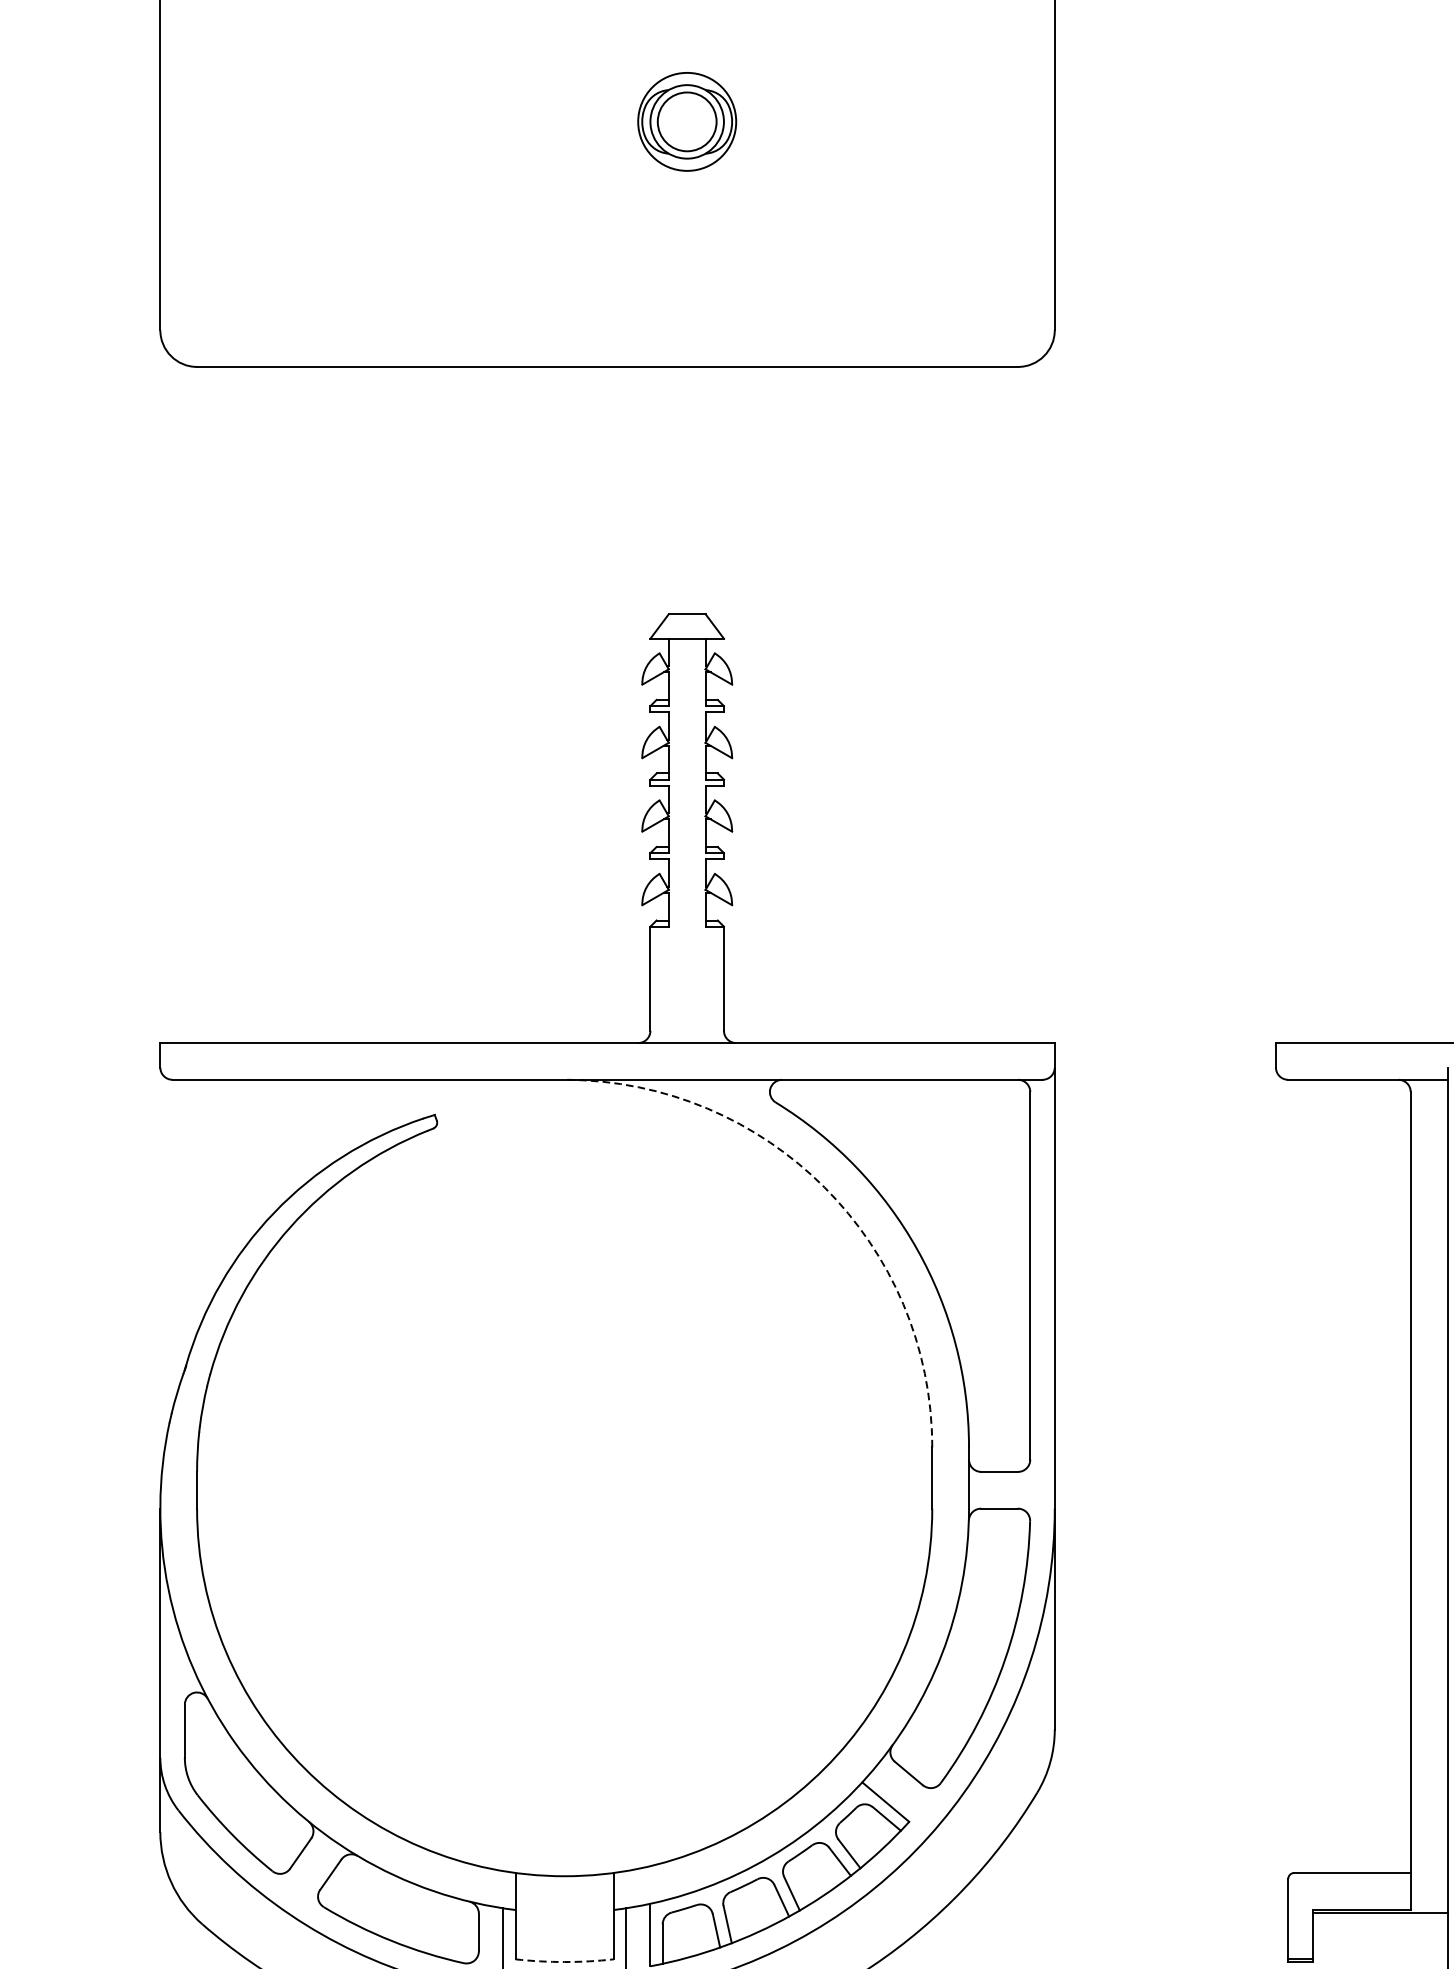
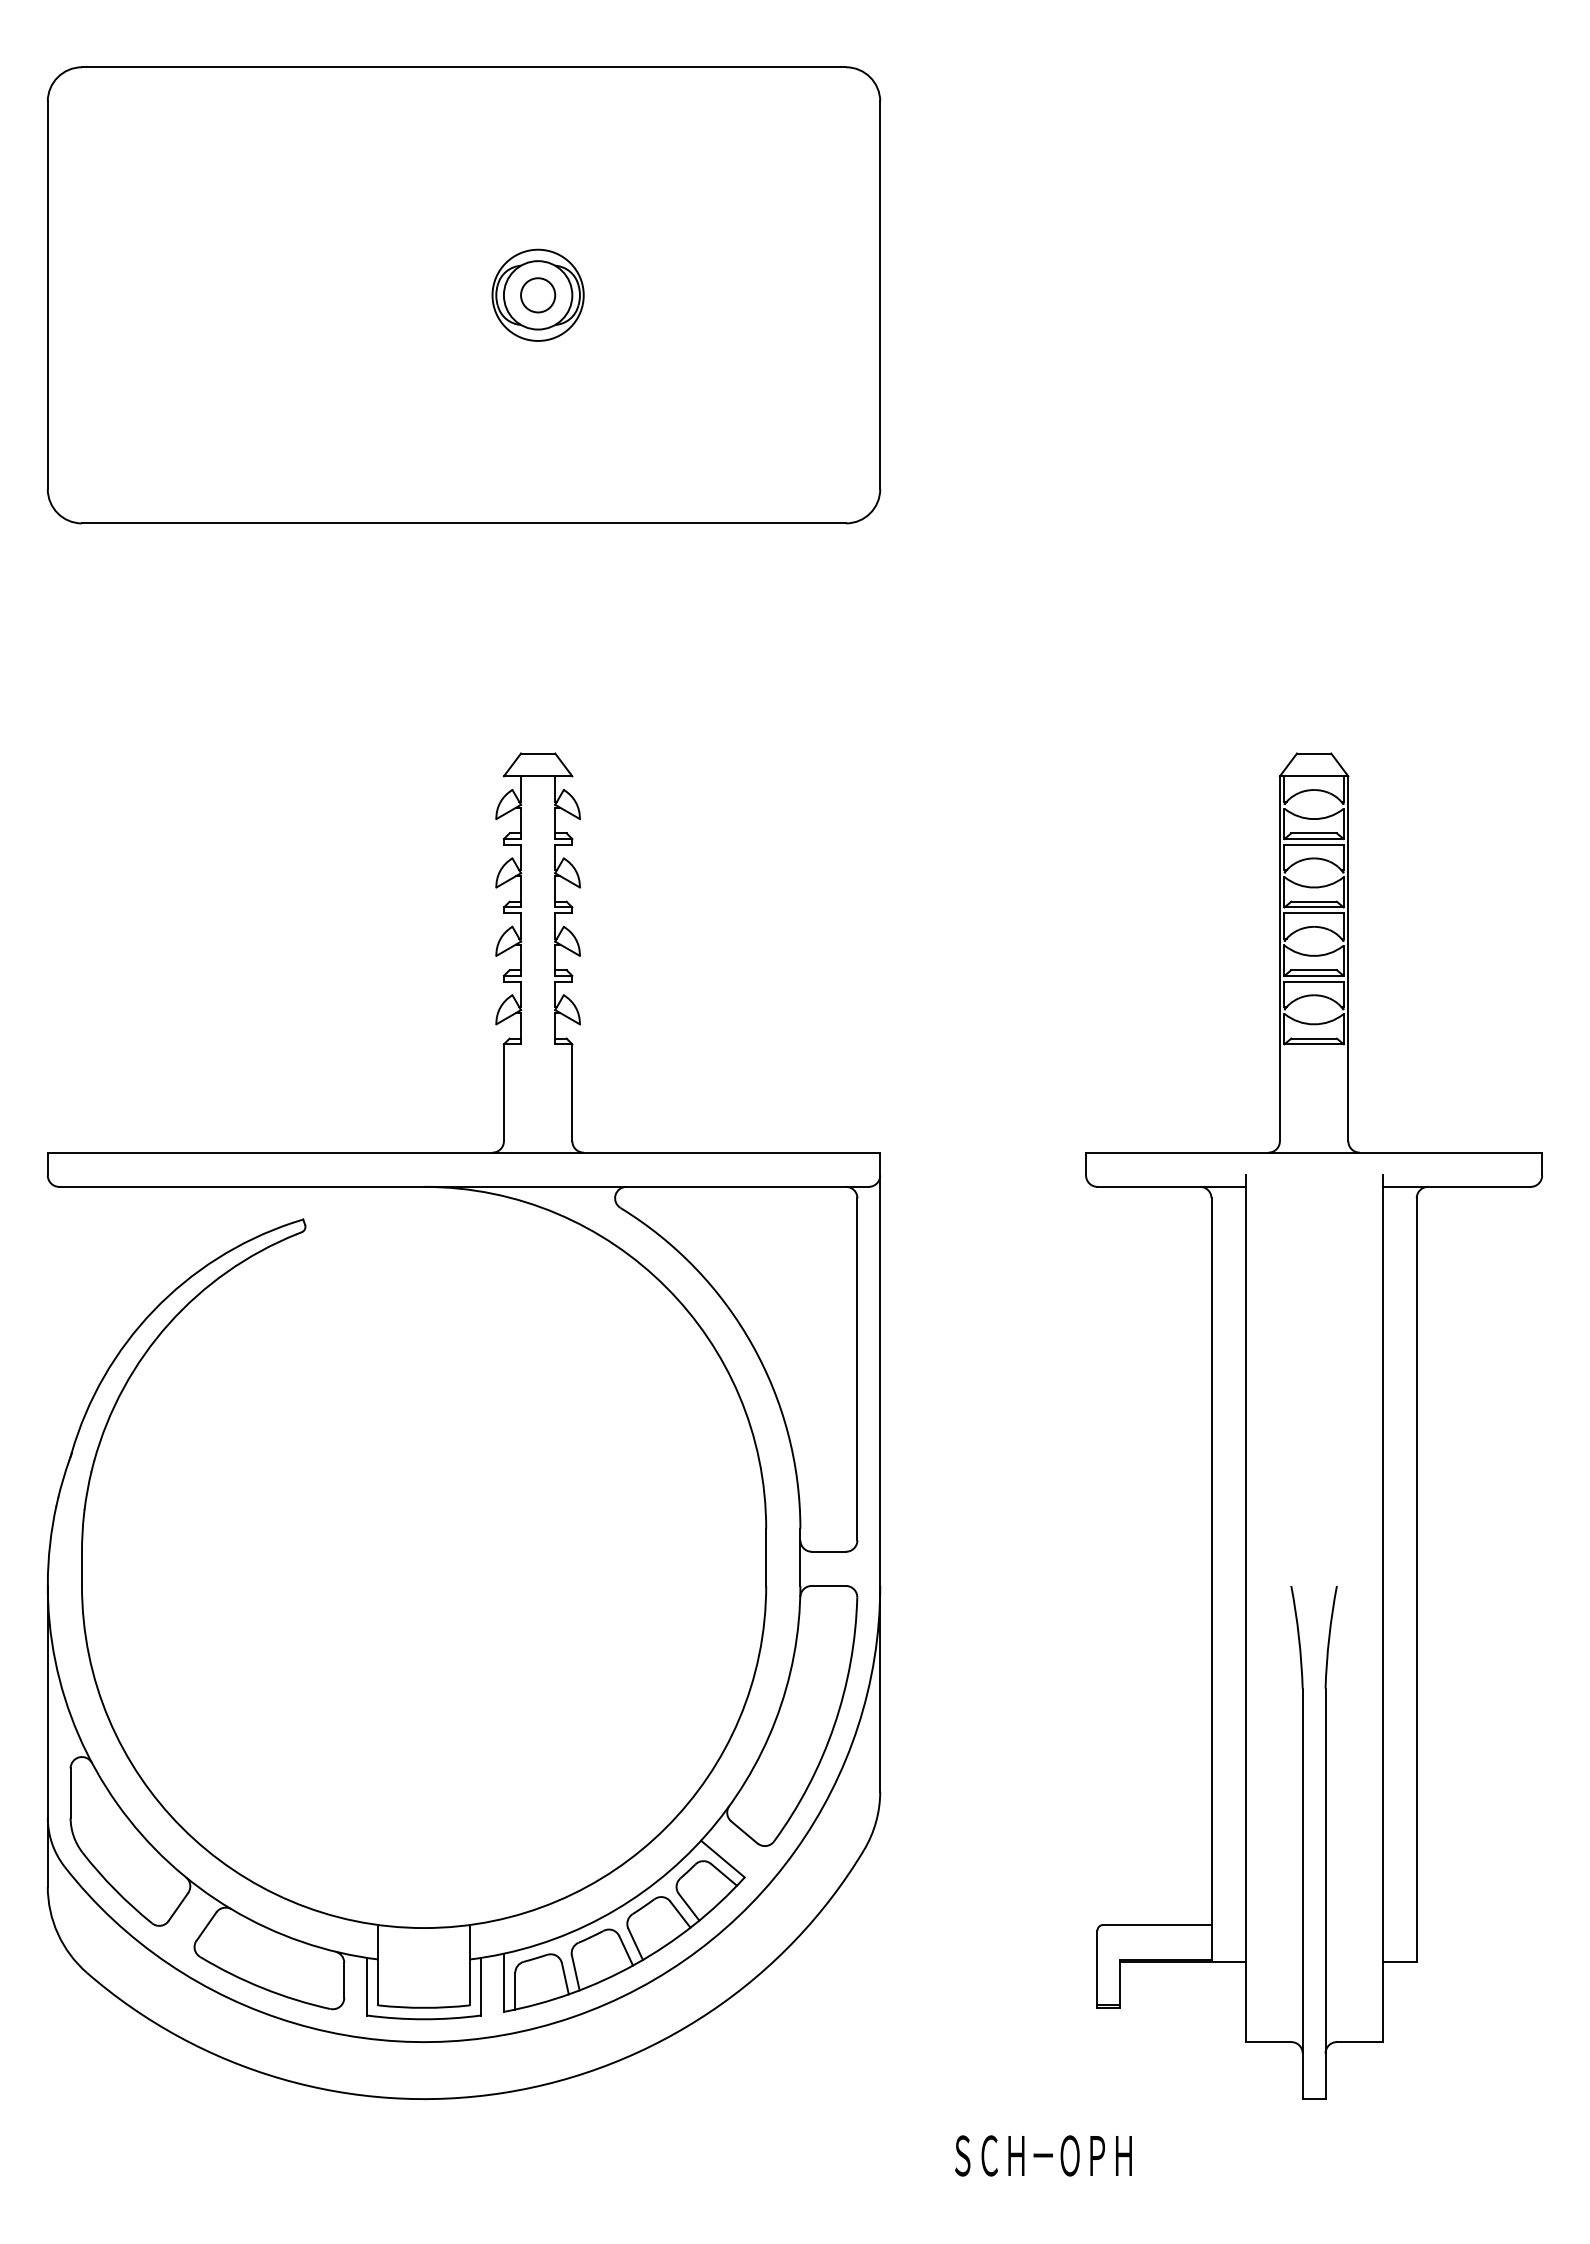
circle: (687, 122) -> (538, 295), size x0.62
arc: (825, 1187) -> (666, 1287), dashed -> solid
arc: (565, 1961) -> (424, 2007), dashed -> solid

